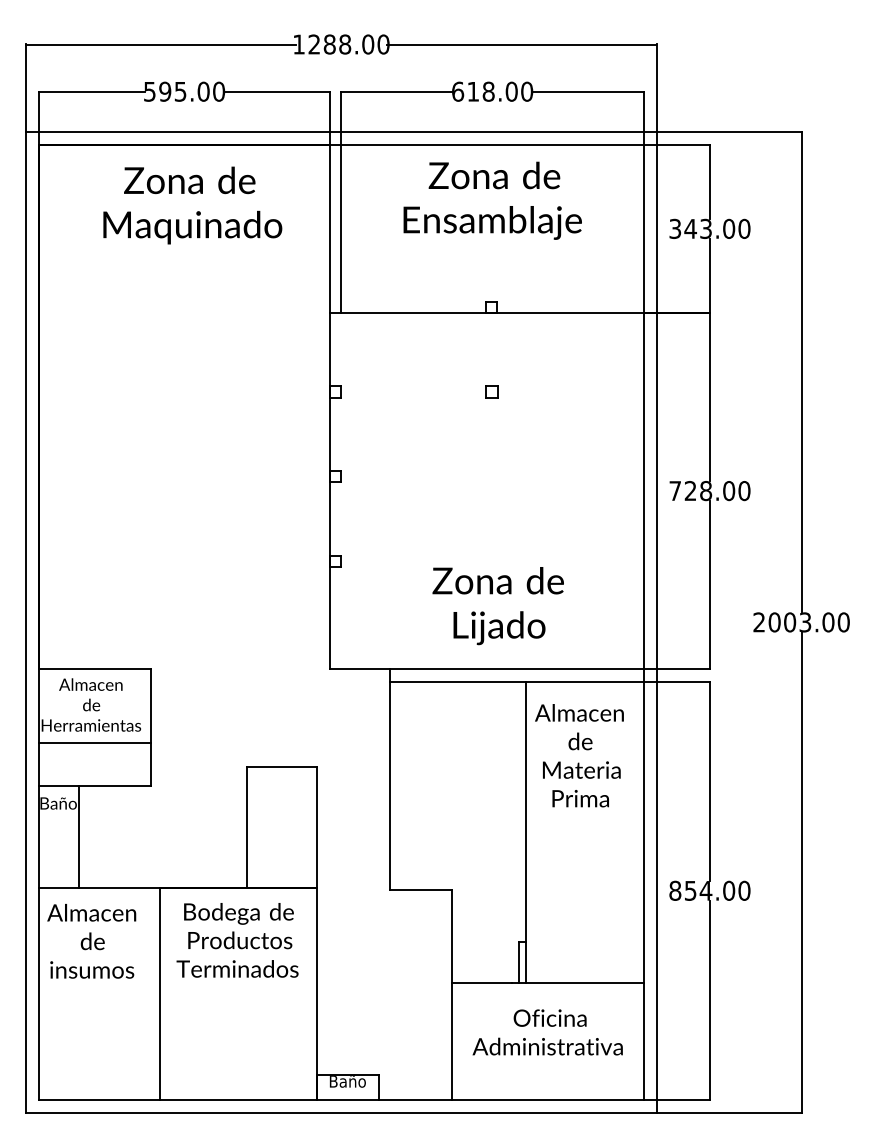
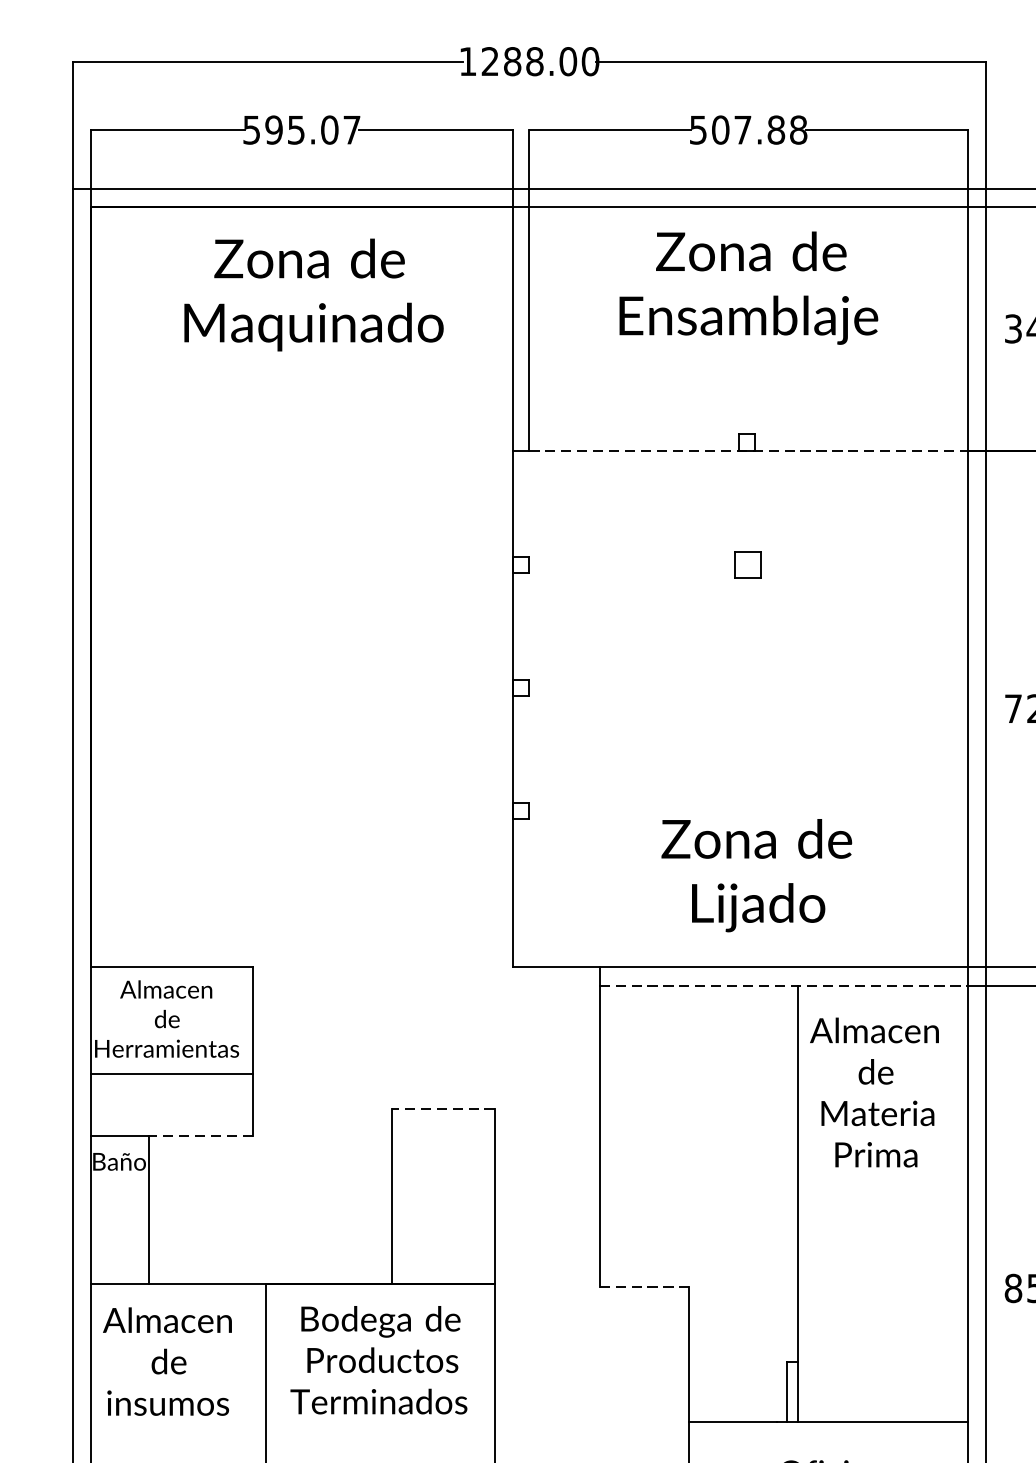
text: (219, 91) -> (352, 129), 595.00 -> 595.07
text: (492, 91) -> (748, 129), 618.00 -> 507.88
line: (493, 312) -> (749, 450), solid -> dashed
part: (491, 391) -> (746, 564), size x1.6
line: (516, 681) -> (783, 984), solid -> dashed
line: (281, 767) -> (442, 1109), solid -> dashed
line: (114, 785) -> (200, 1135), solid -> dashed
line: (420, 889) -> (644, 1286), solid -> dashed

